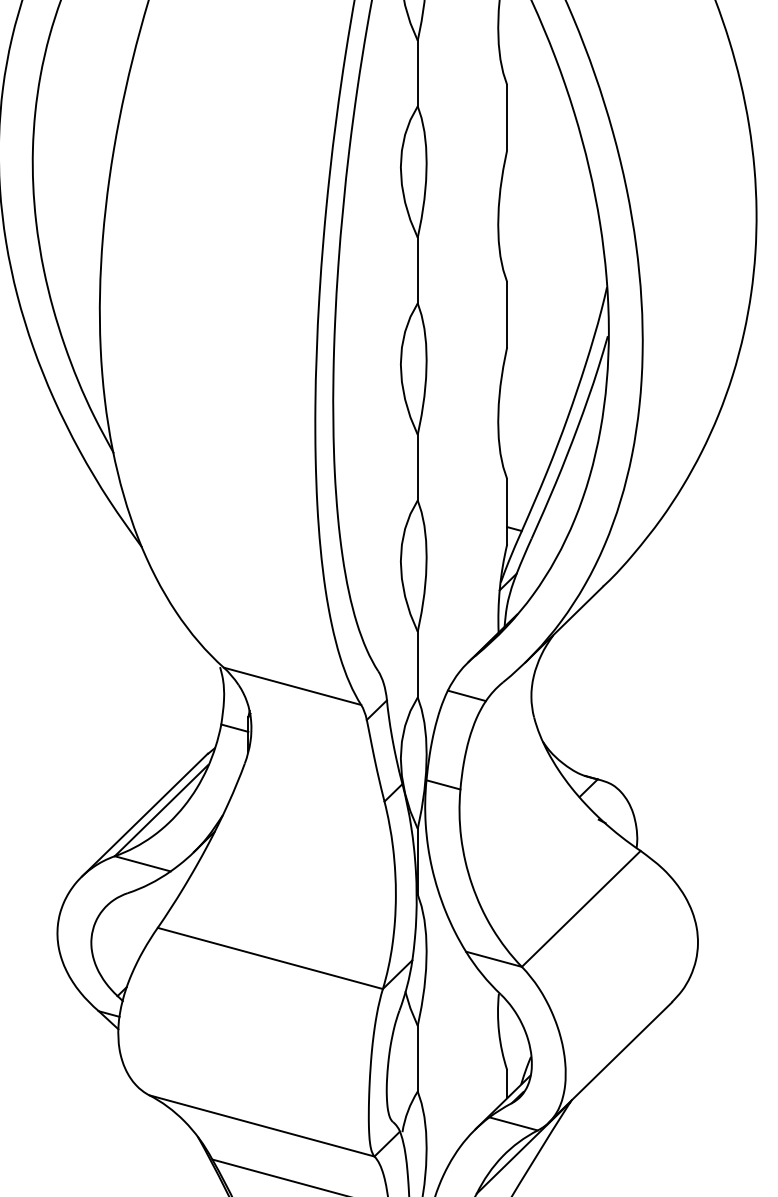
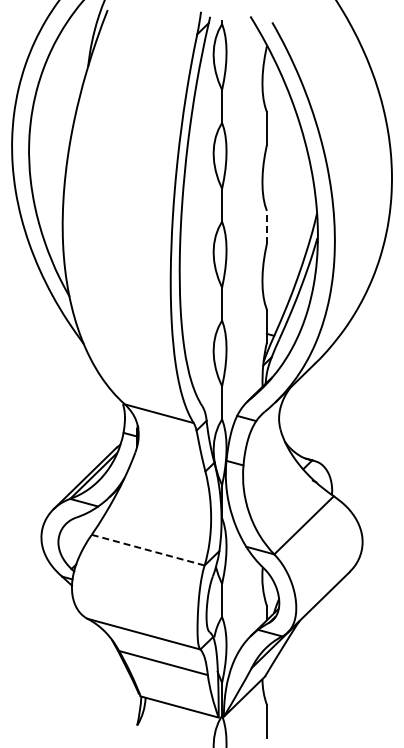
line: (506, 312) -> (266, 226), solid -> dashed
line: (270, 959) -> (148, 550), solid -> dashed

